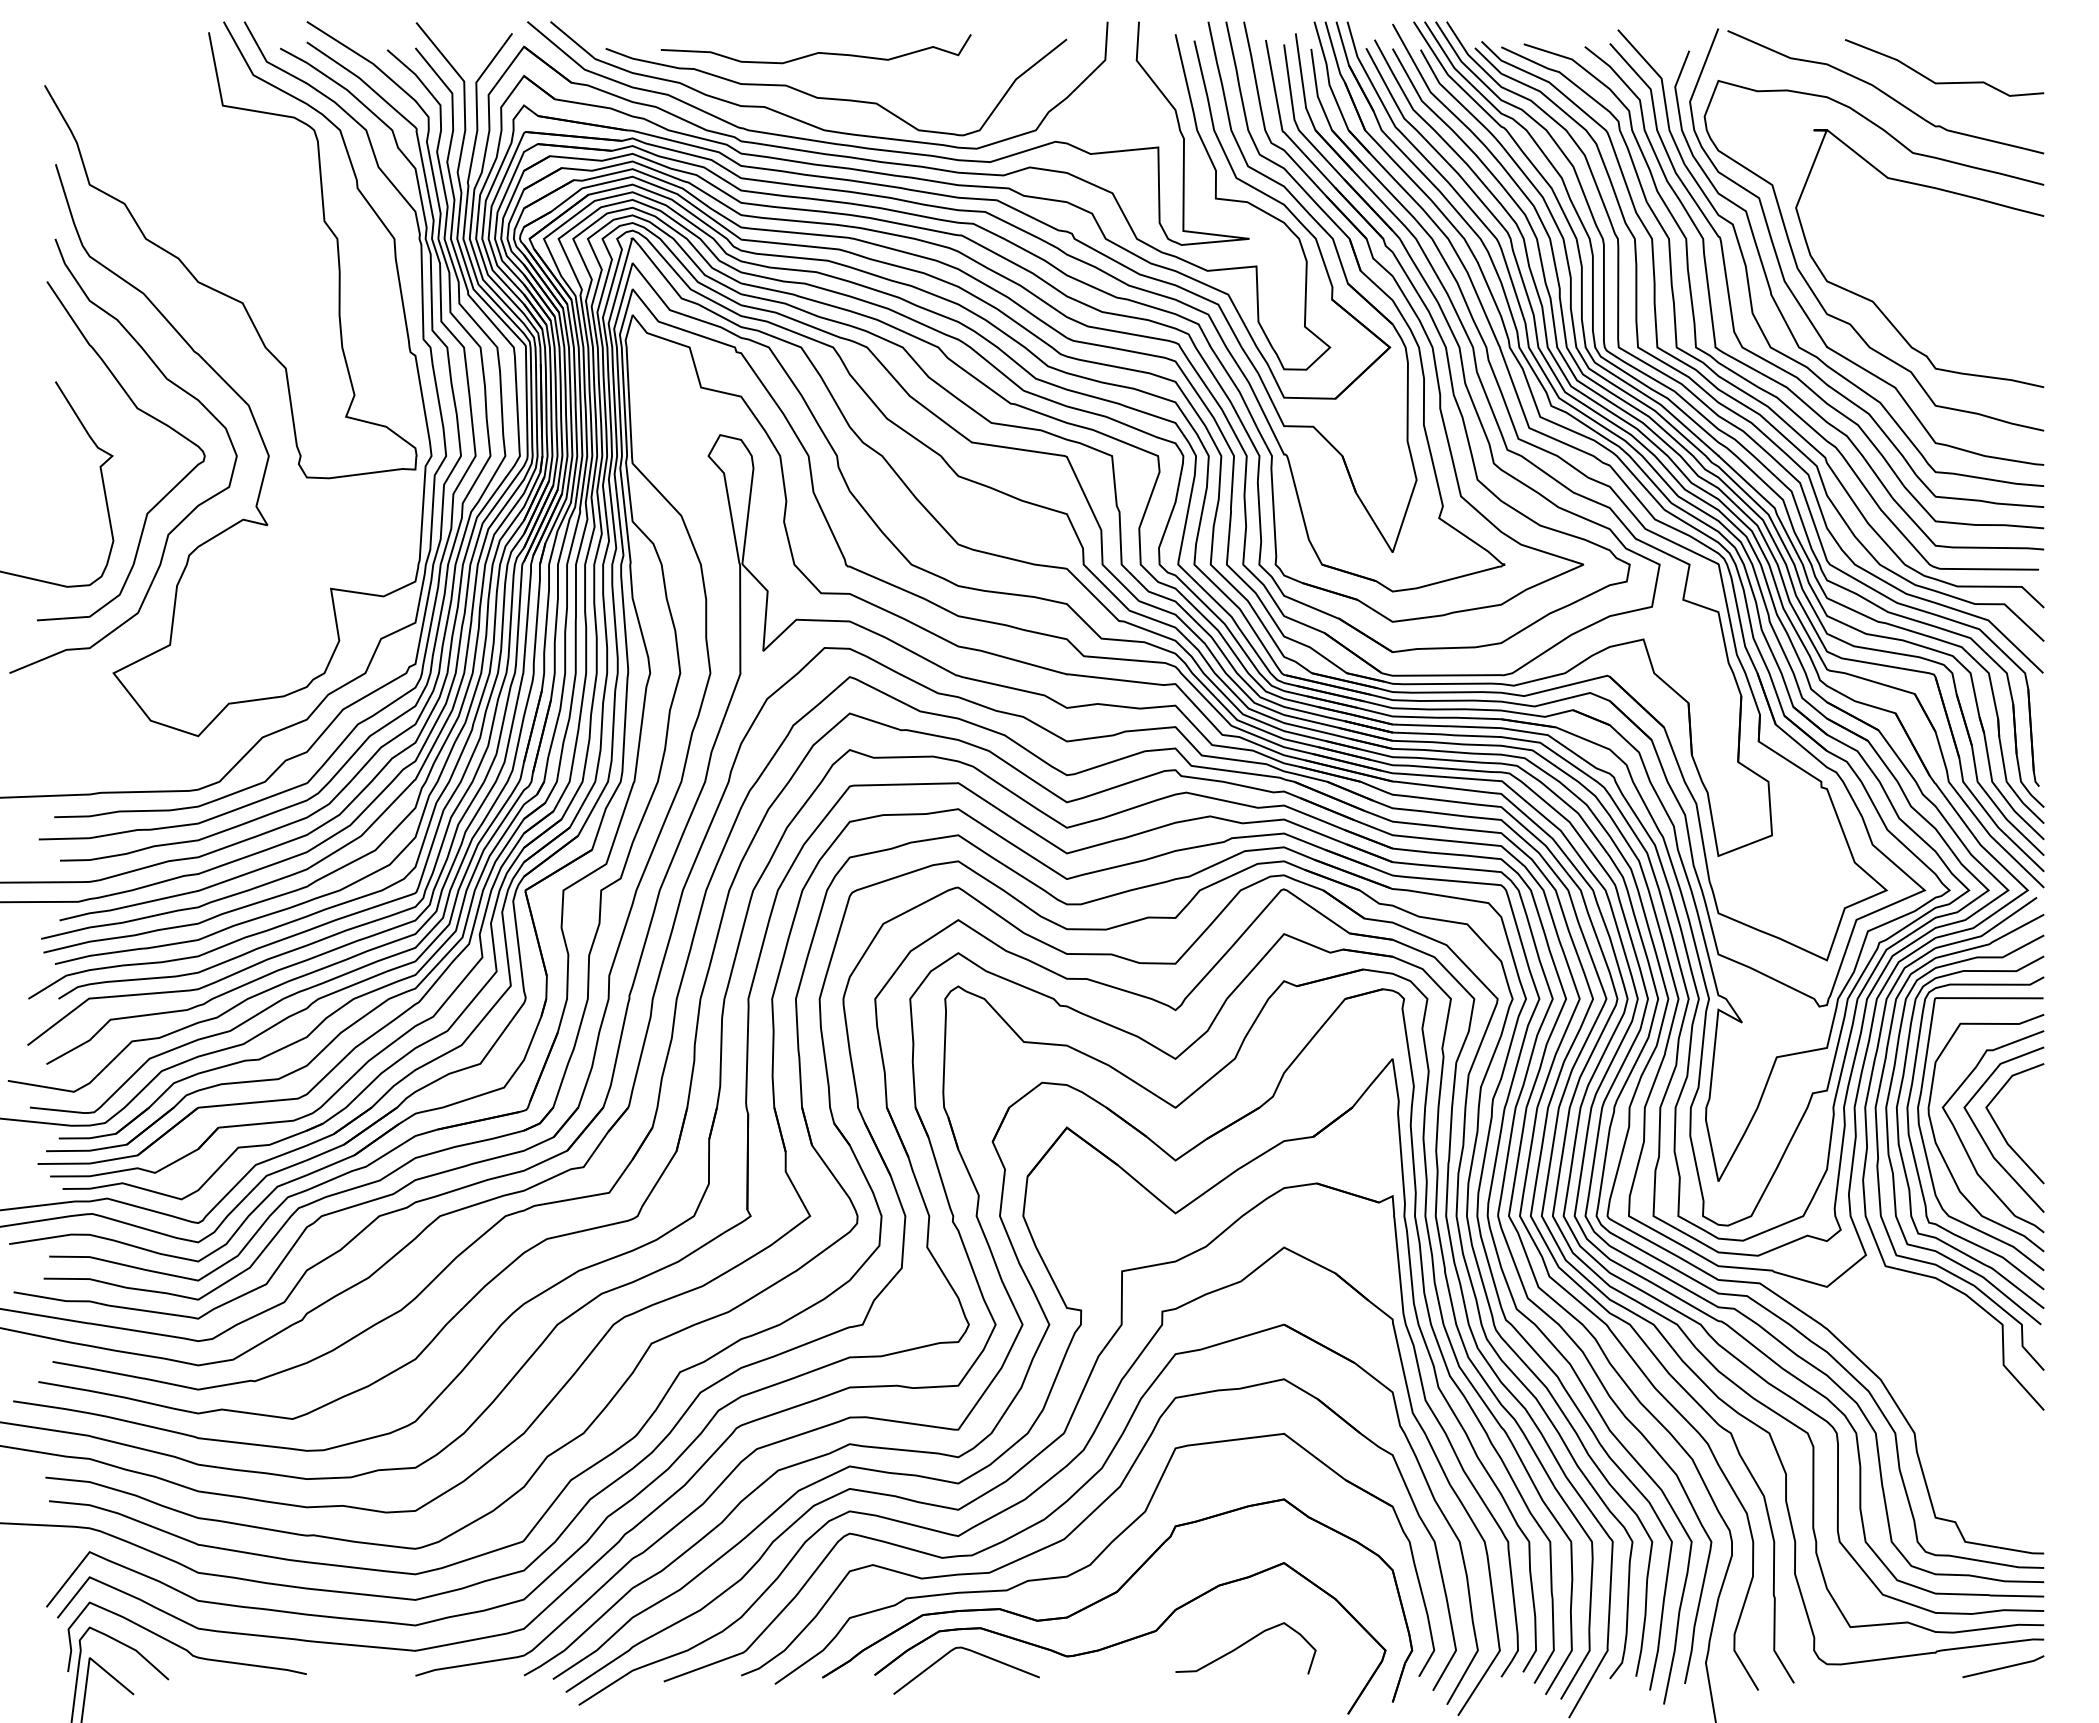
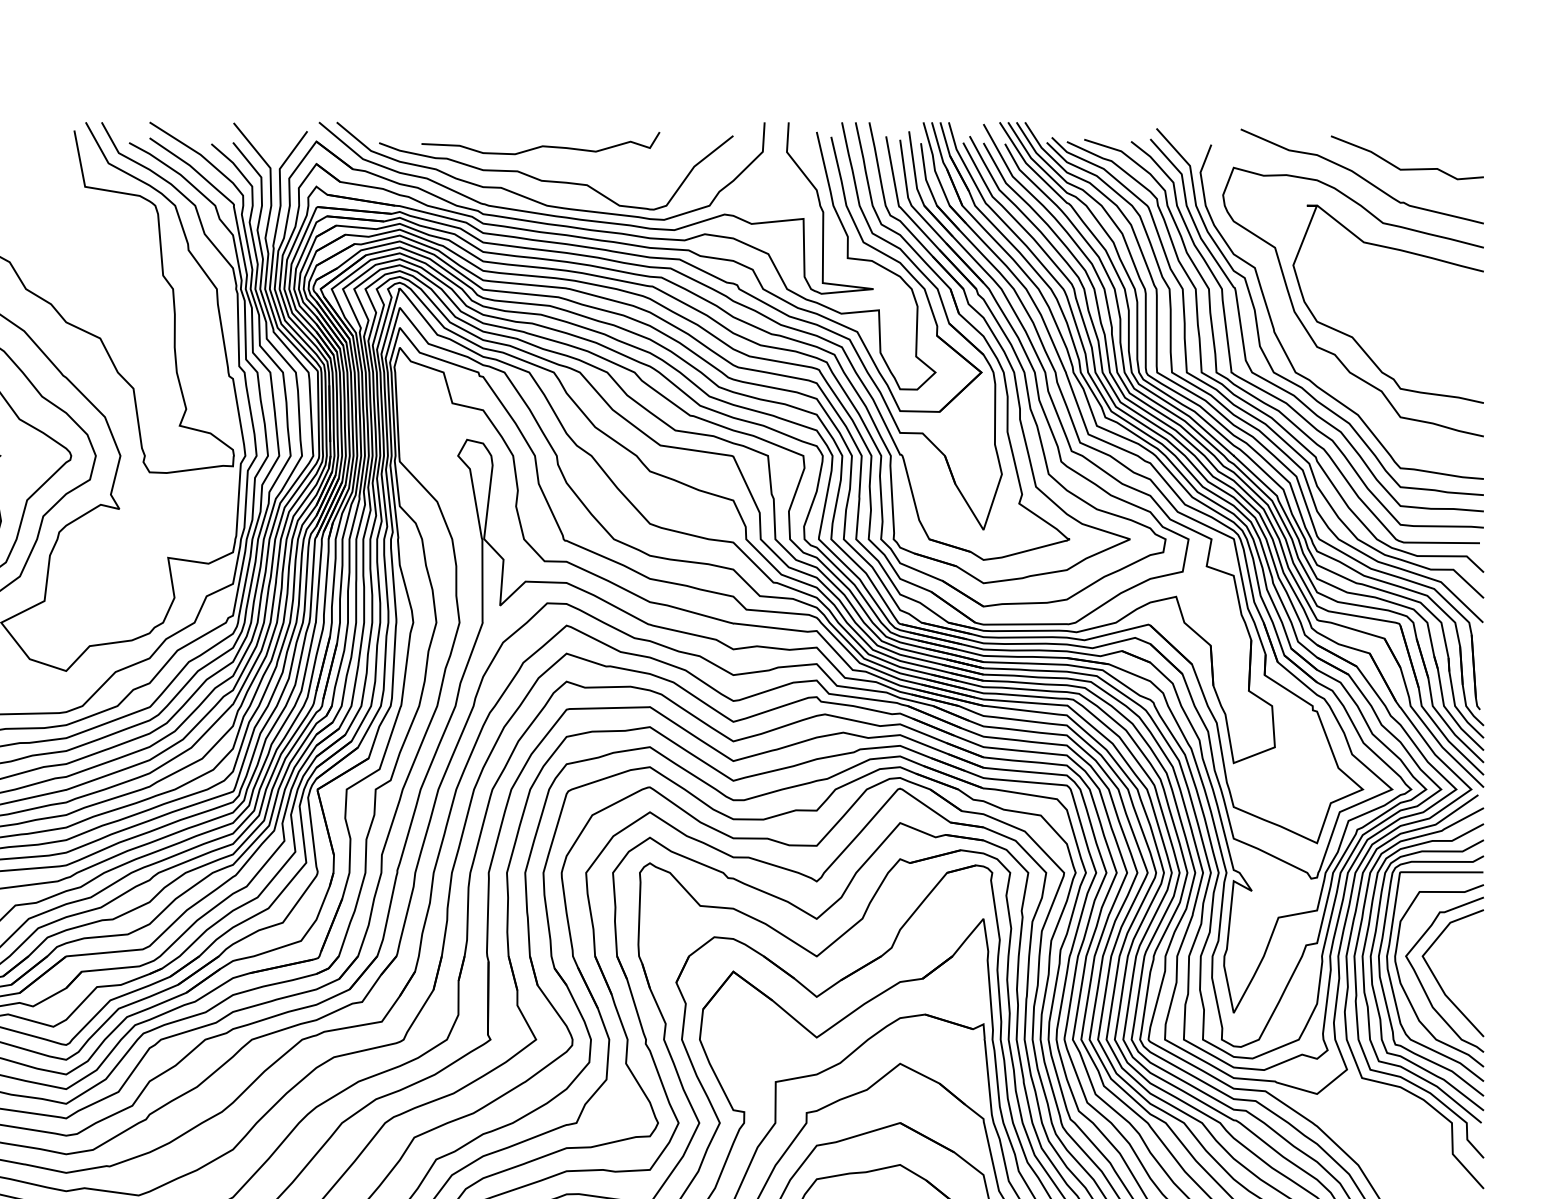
curve: (1794, 294) -> (1292, 331), removed
line: (2000, 1129) -> (1450, 973), removed

